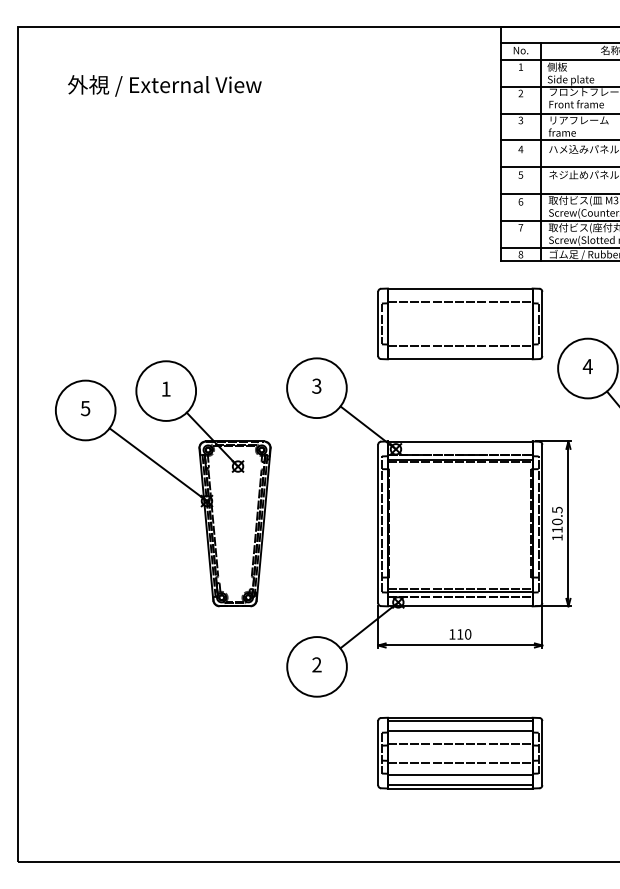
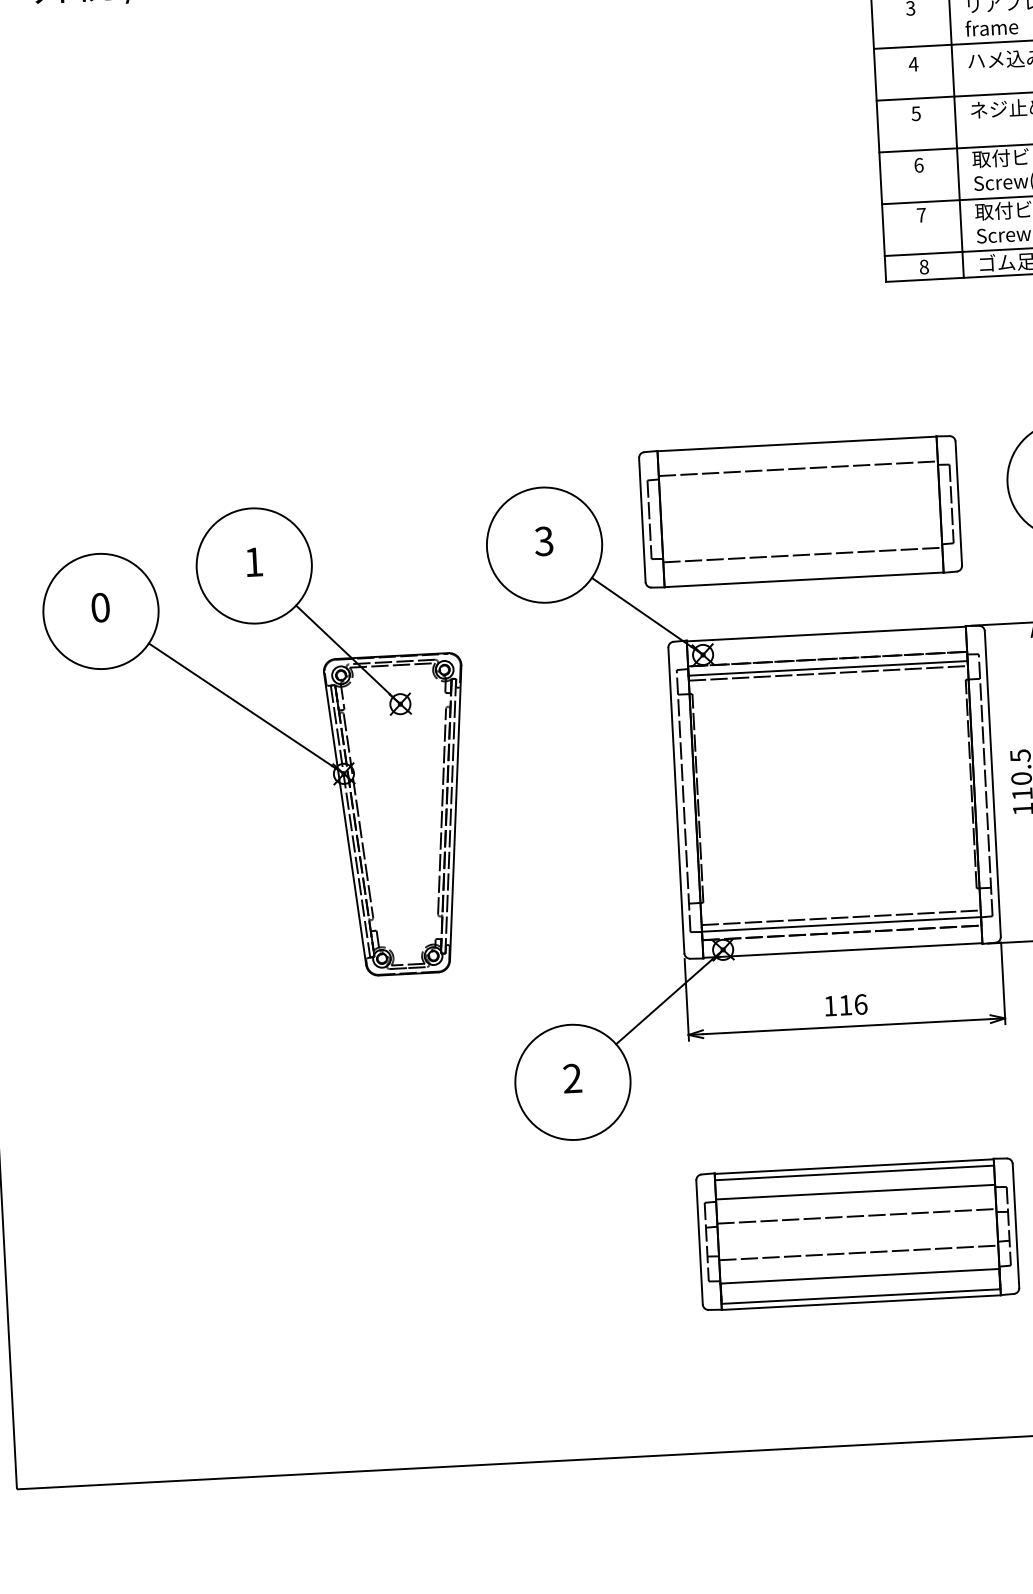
part: (460, 323) -> (800, 511), moved
text: (85, 408) -> (100, 607), 5 -> 0
text: (468, 634) -> (861, 1004), 110 -> 116

